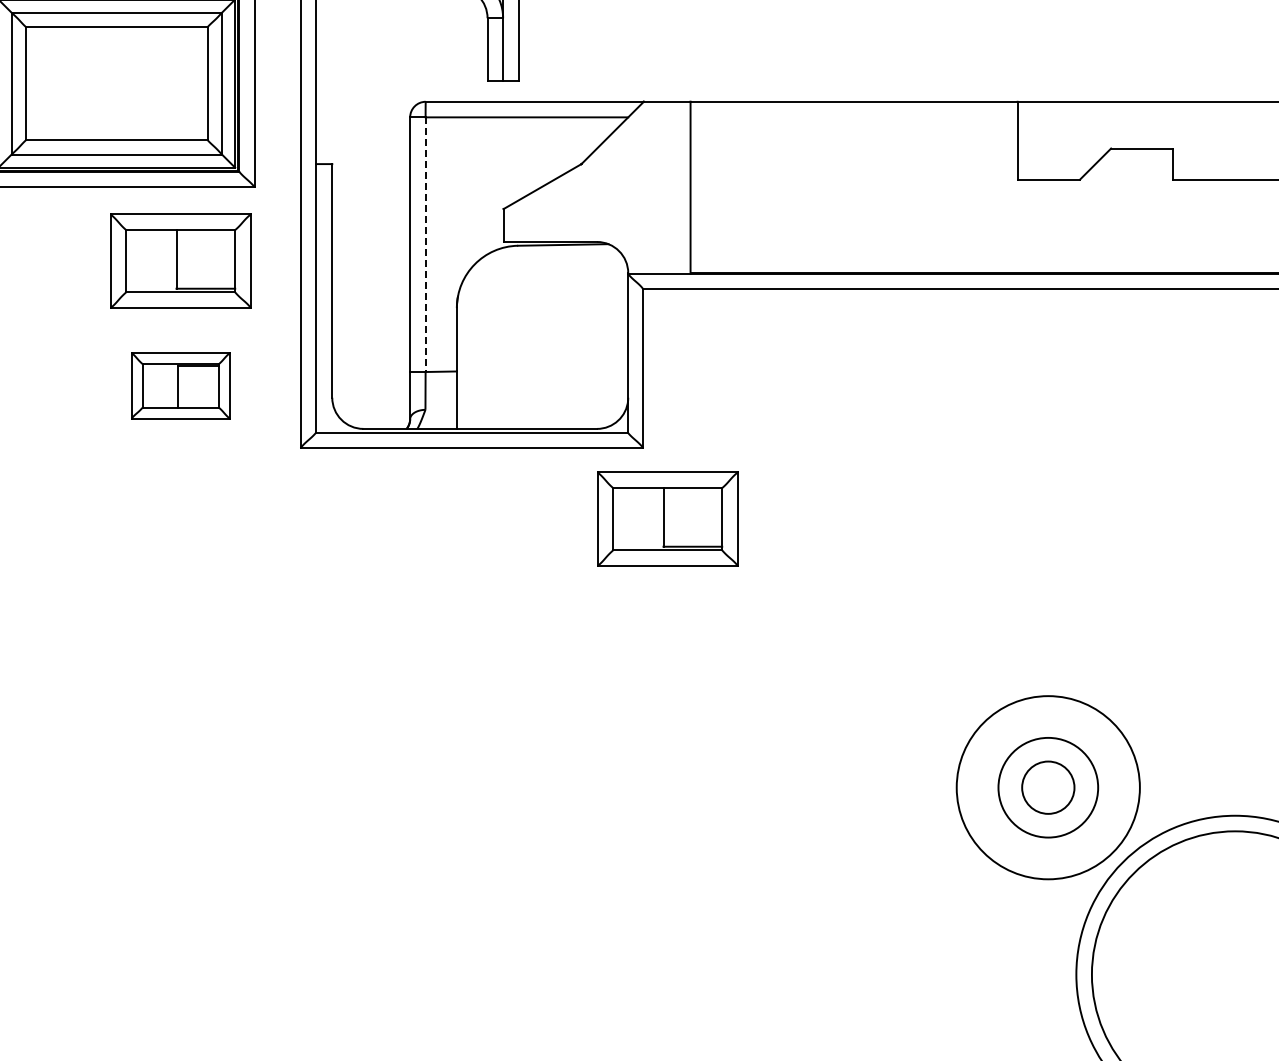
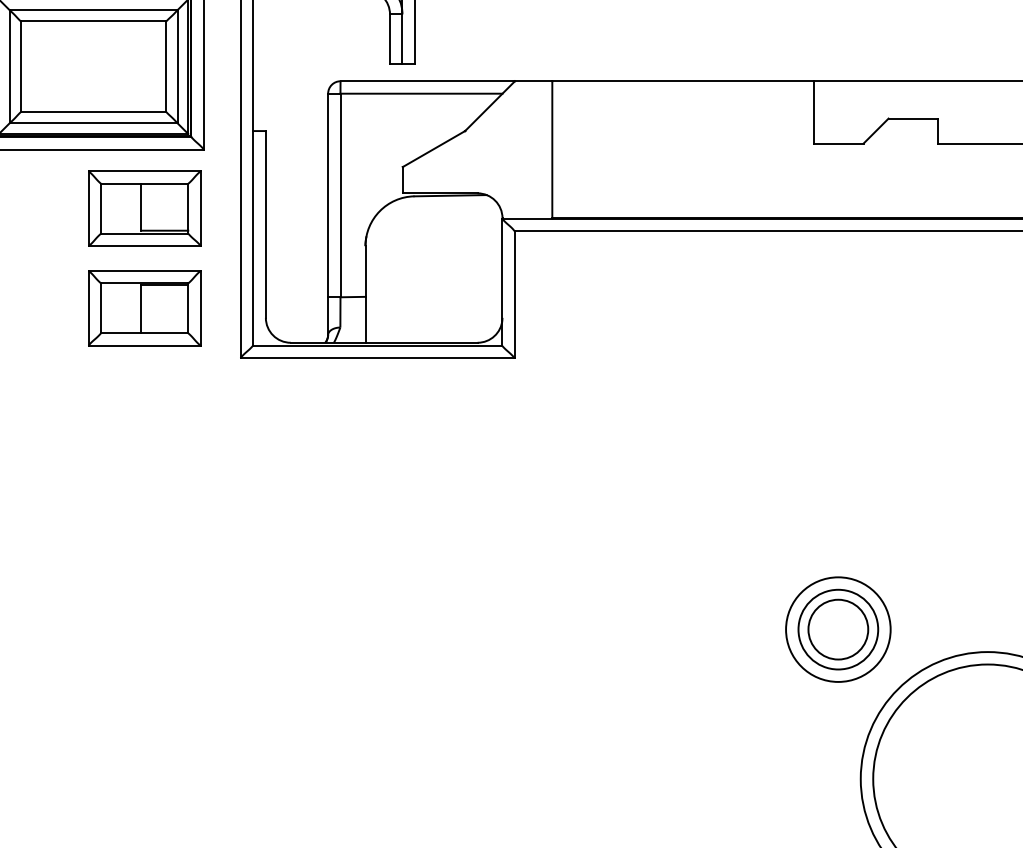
line: (425, 245) -> (340, 196), dashed -> solid
part: (180, 385) -> (144, 308), size x1.43
part: (667, 518) -> (533, 414), removed
circle: (1047, 787) -> (837, 629), size x0.71
circle: (1047, 787) -> (837, 629), size x1.43

